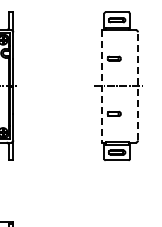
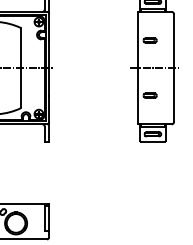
line: (137, 85) -> (173, 67), dashed -> solid
line: (102, 86) -> (138, 68), dashed -> solid

